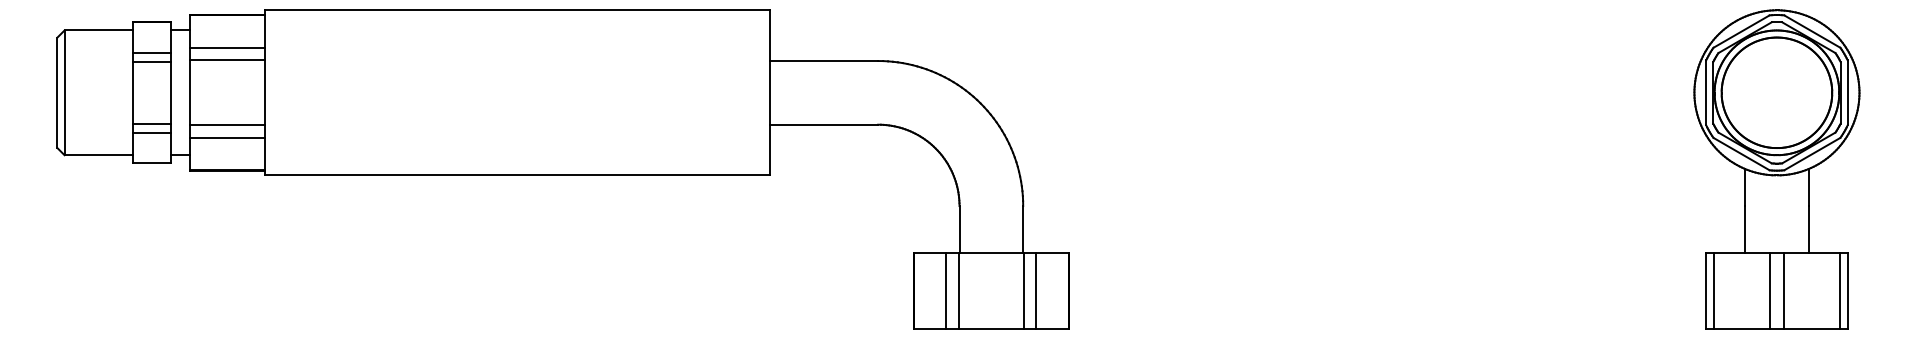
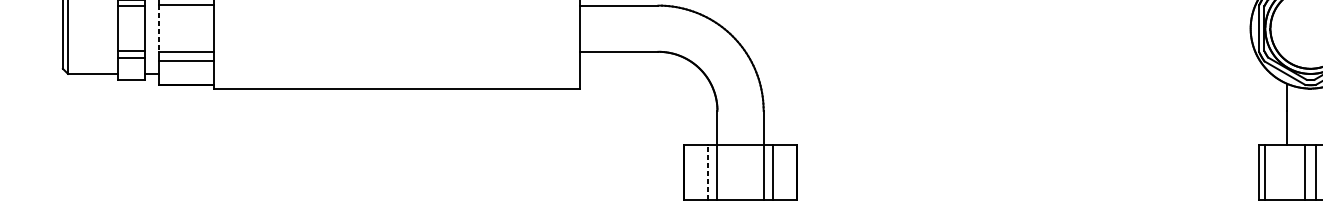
line: (189, 93) -> (158, 29), solid -> dashed
line: (946, 290) -> (708, 172), solid -> dashed

